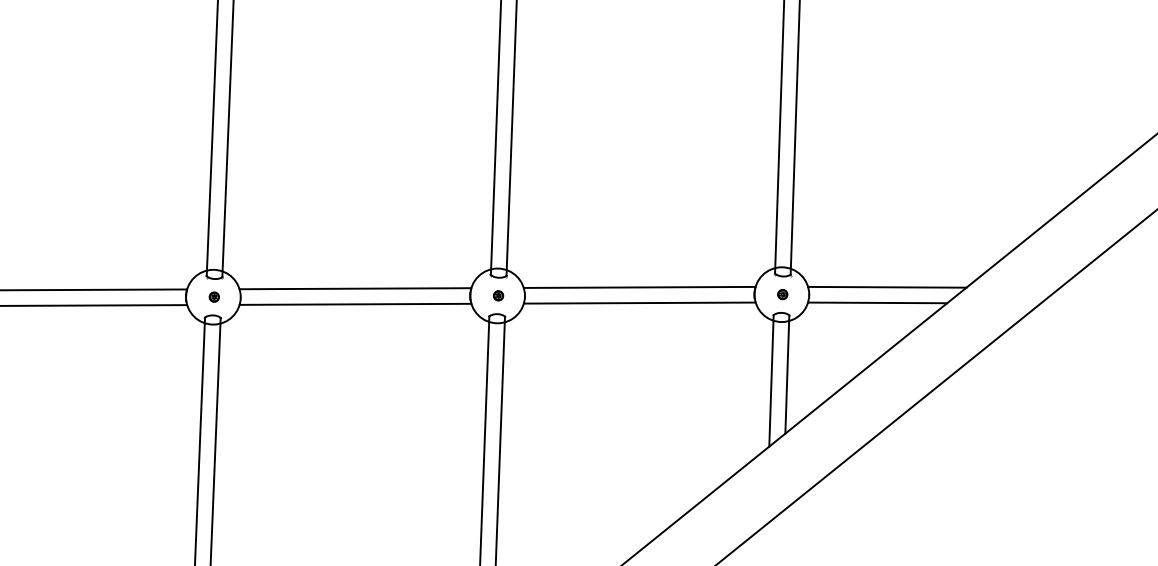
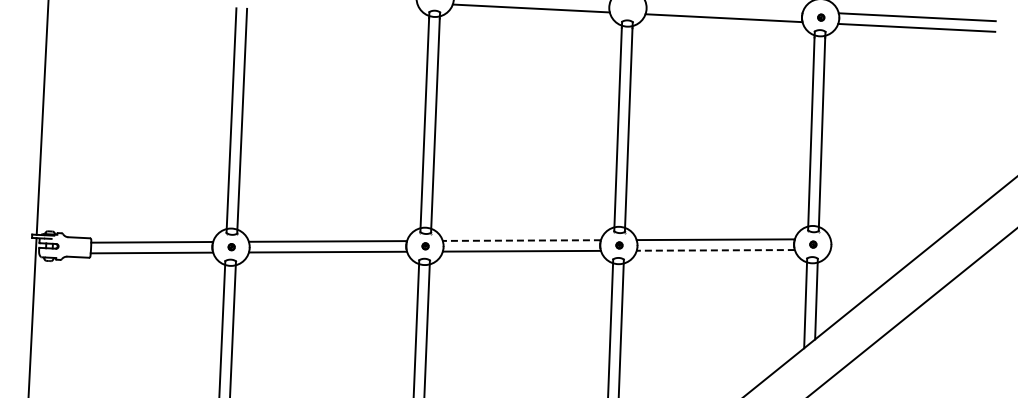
line: (887, 287) -> (884, 239), removed
line: (354, 288) -> (521, 240), solid -> dashed
line: (639, 303) -> (715, 250), solid -> dashed
line: (876, 303) -> (877, 250), removed

